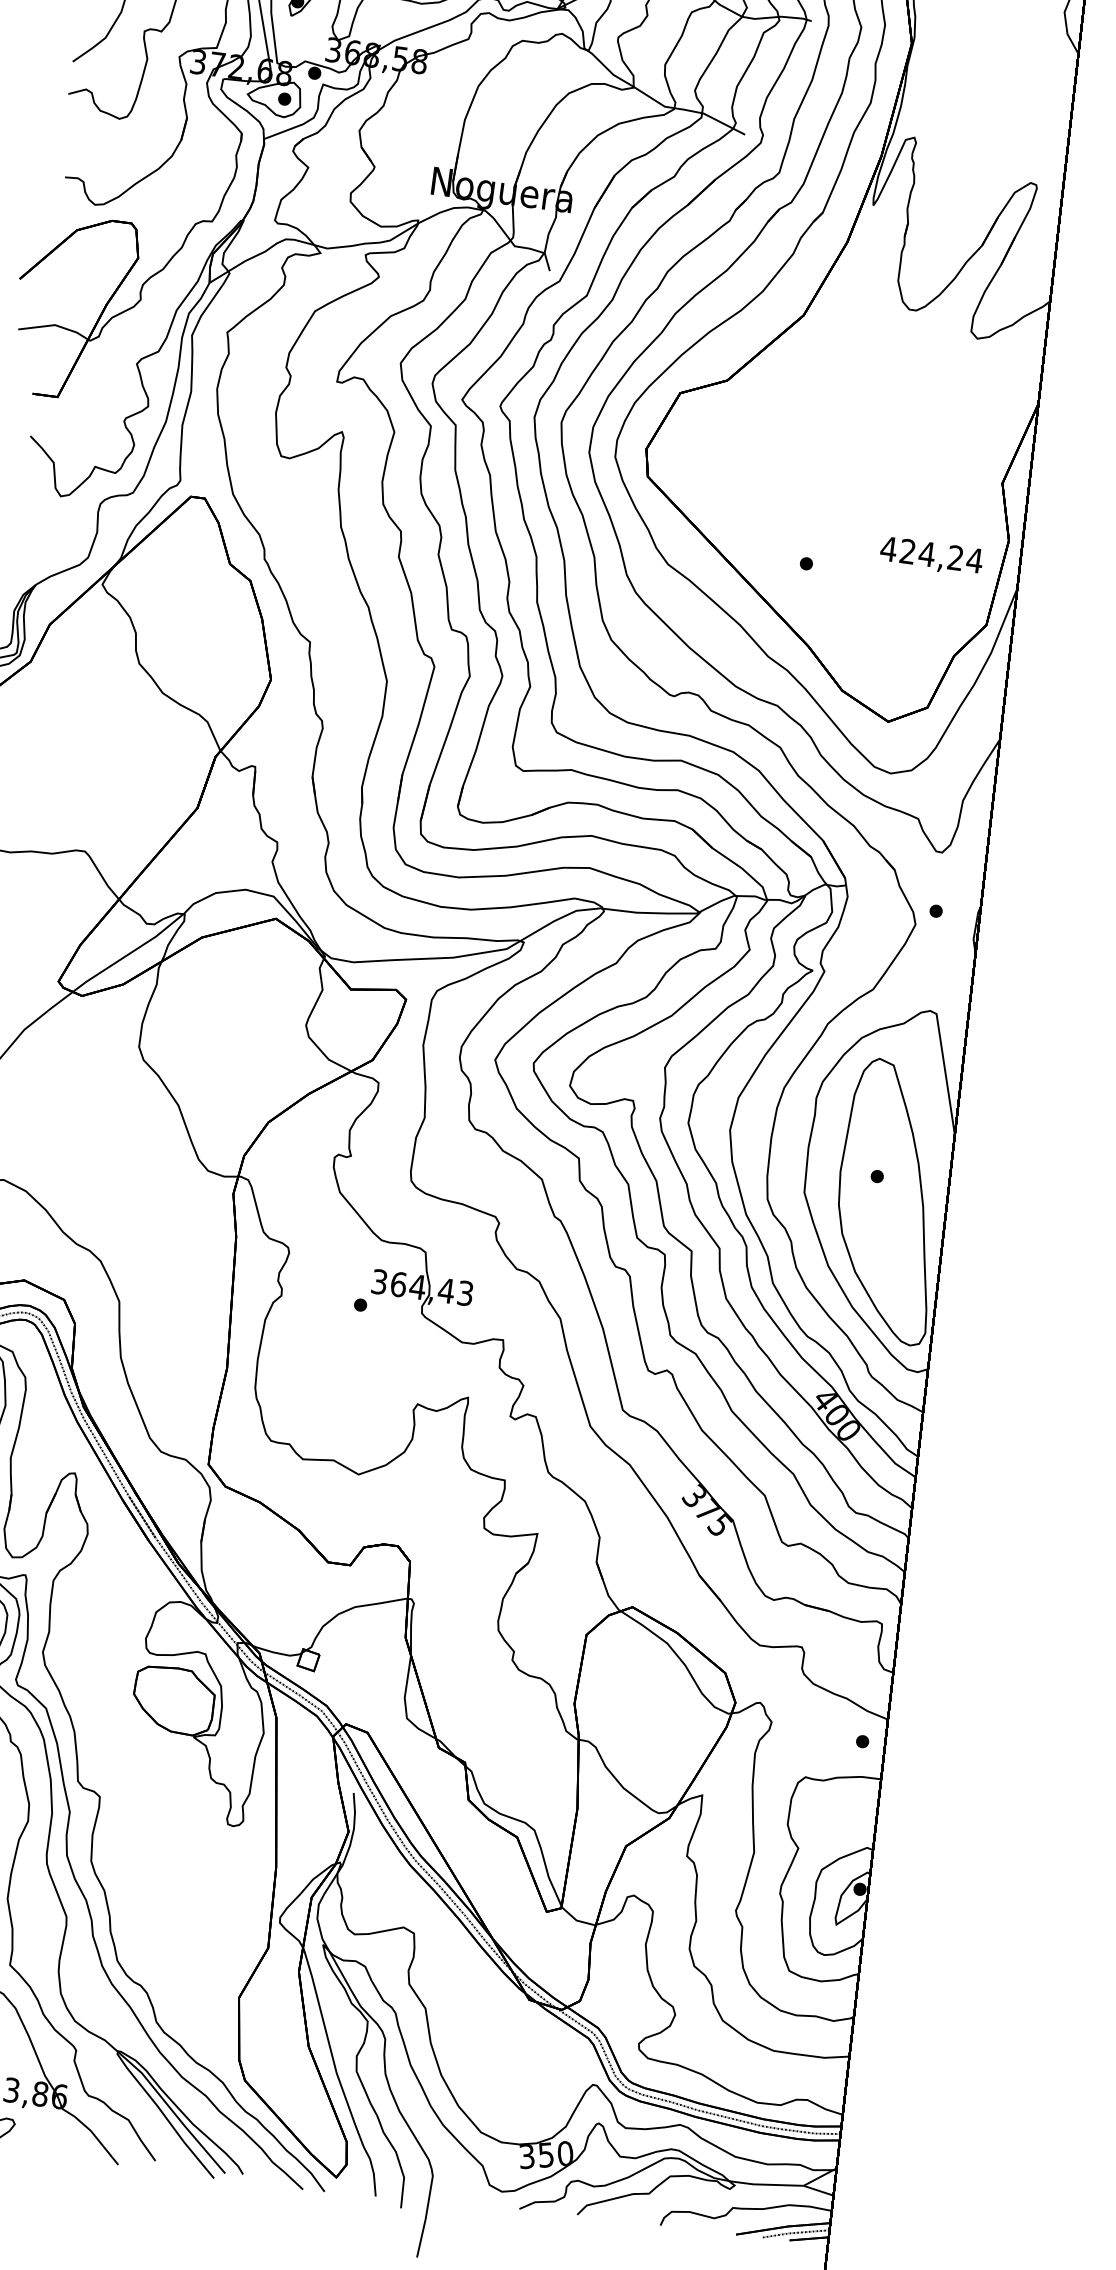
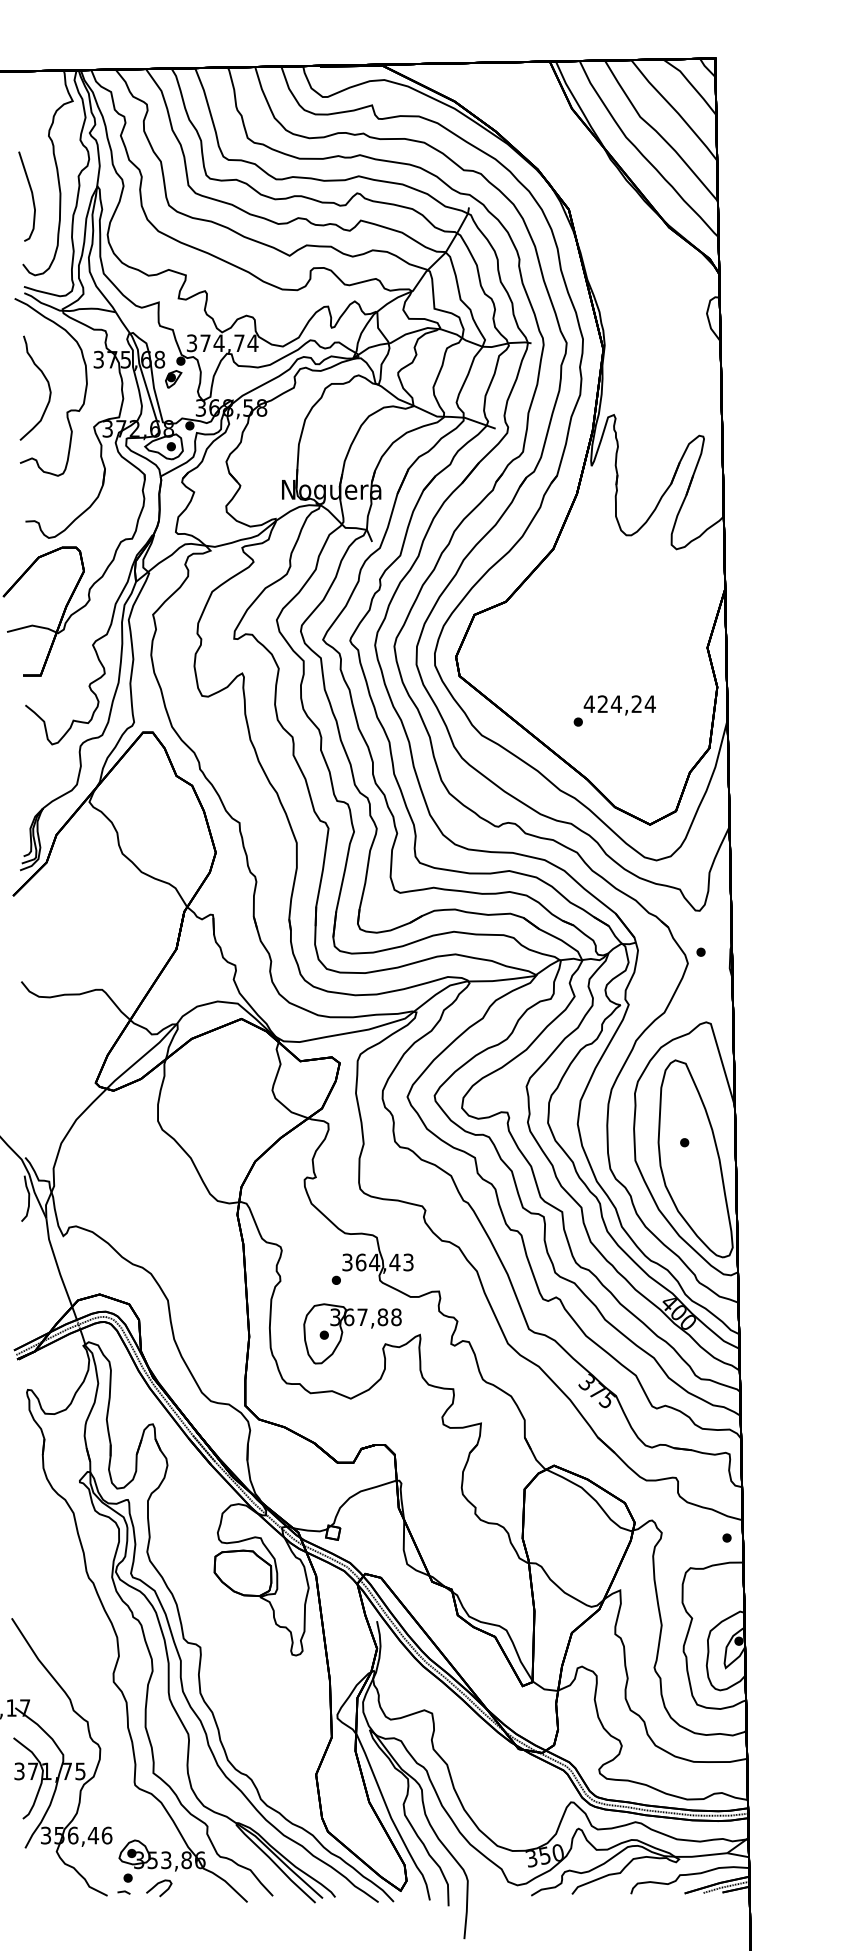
text: (931, 556) -> (619, 705), moved
part: (371, 1372) -> (350, 1326), added

